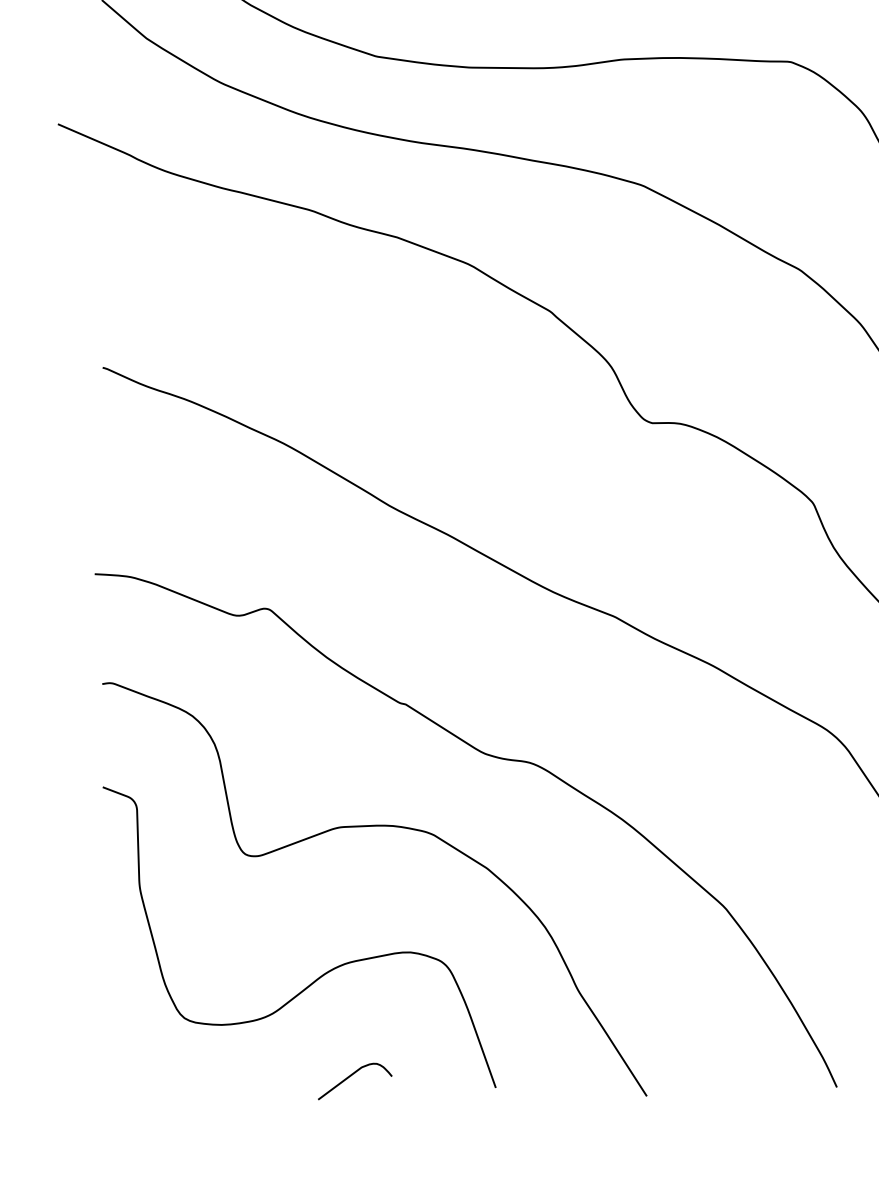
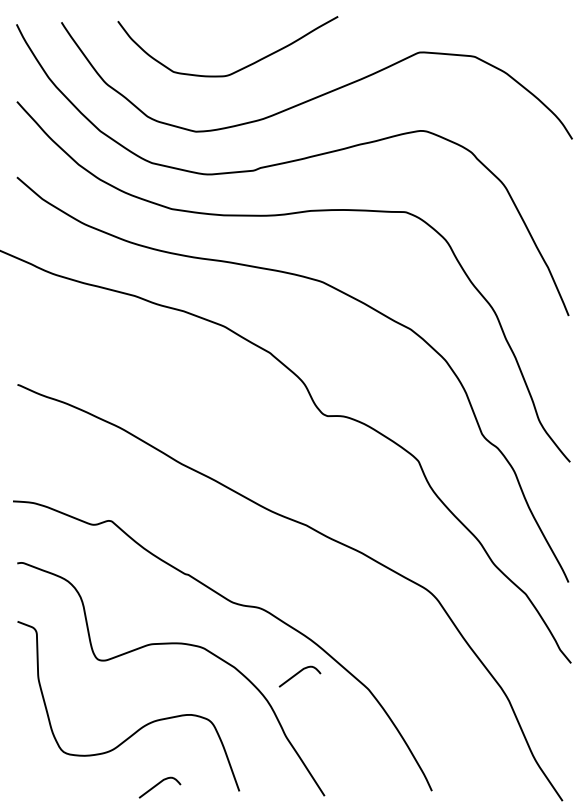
curve: (598, 880) -> (297, 674), added

